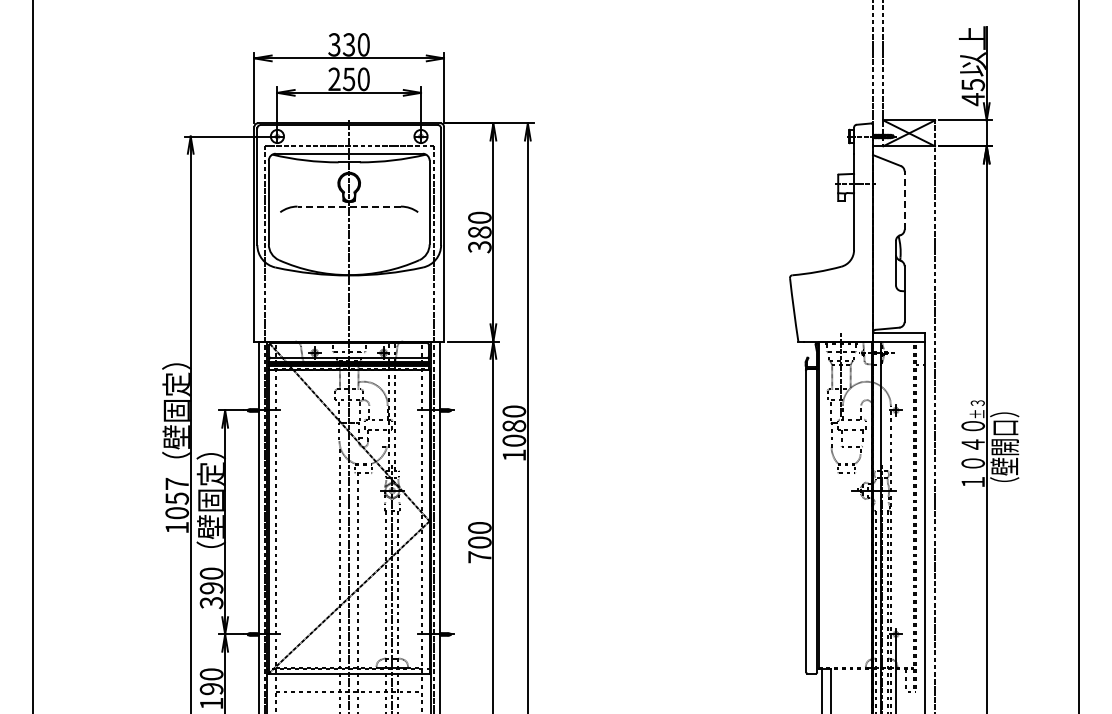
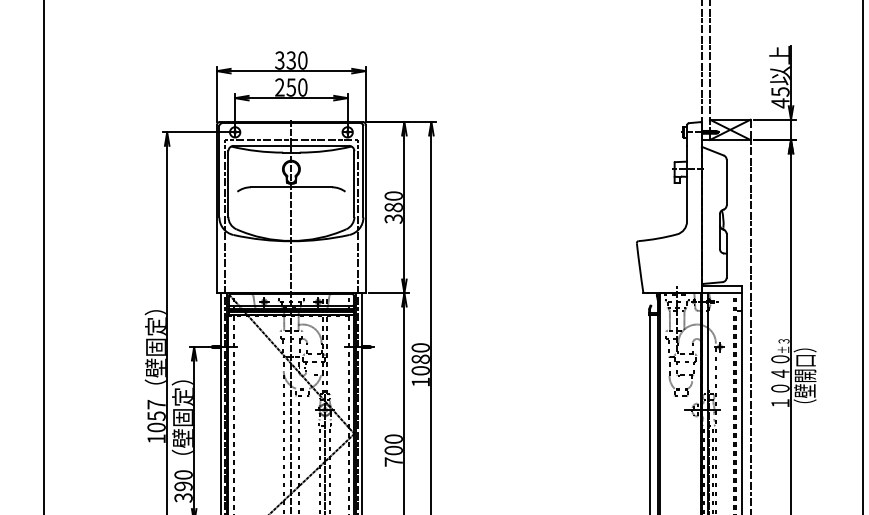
line: (904, 200) -> (726, 182), dashed -> solid
line: (349, 206) -> (291, 187), dashed -> solid

